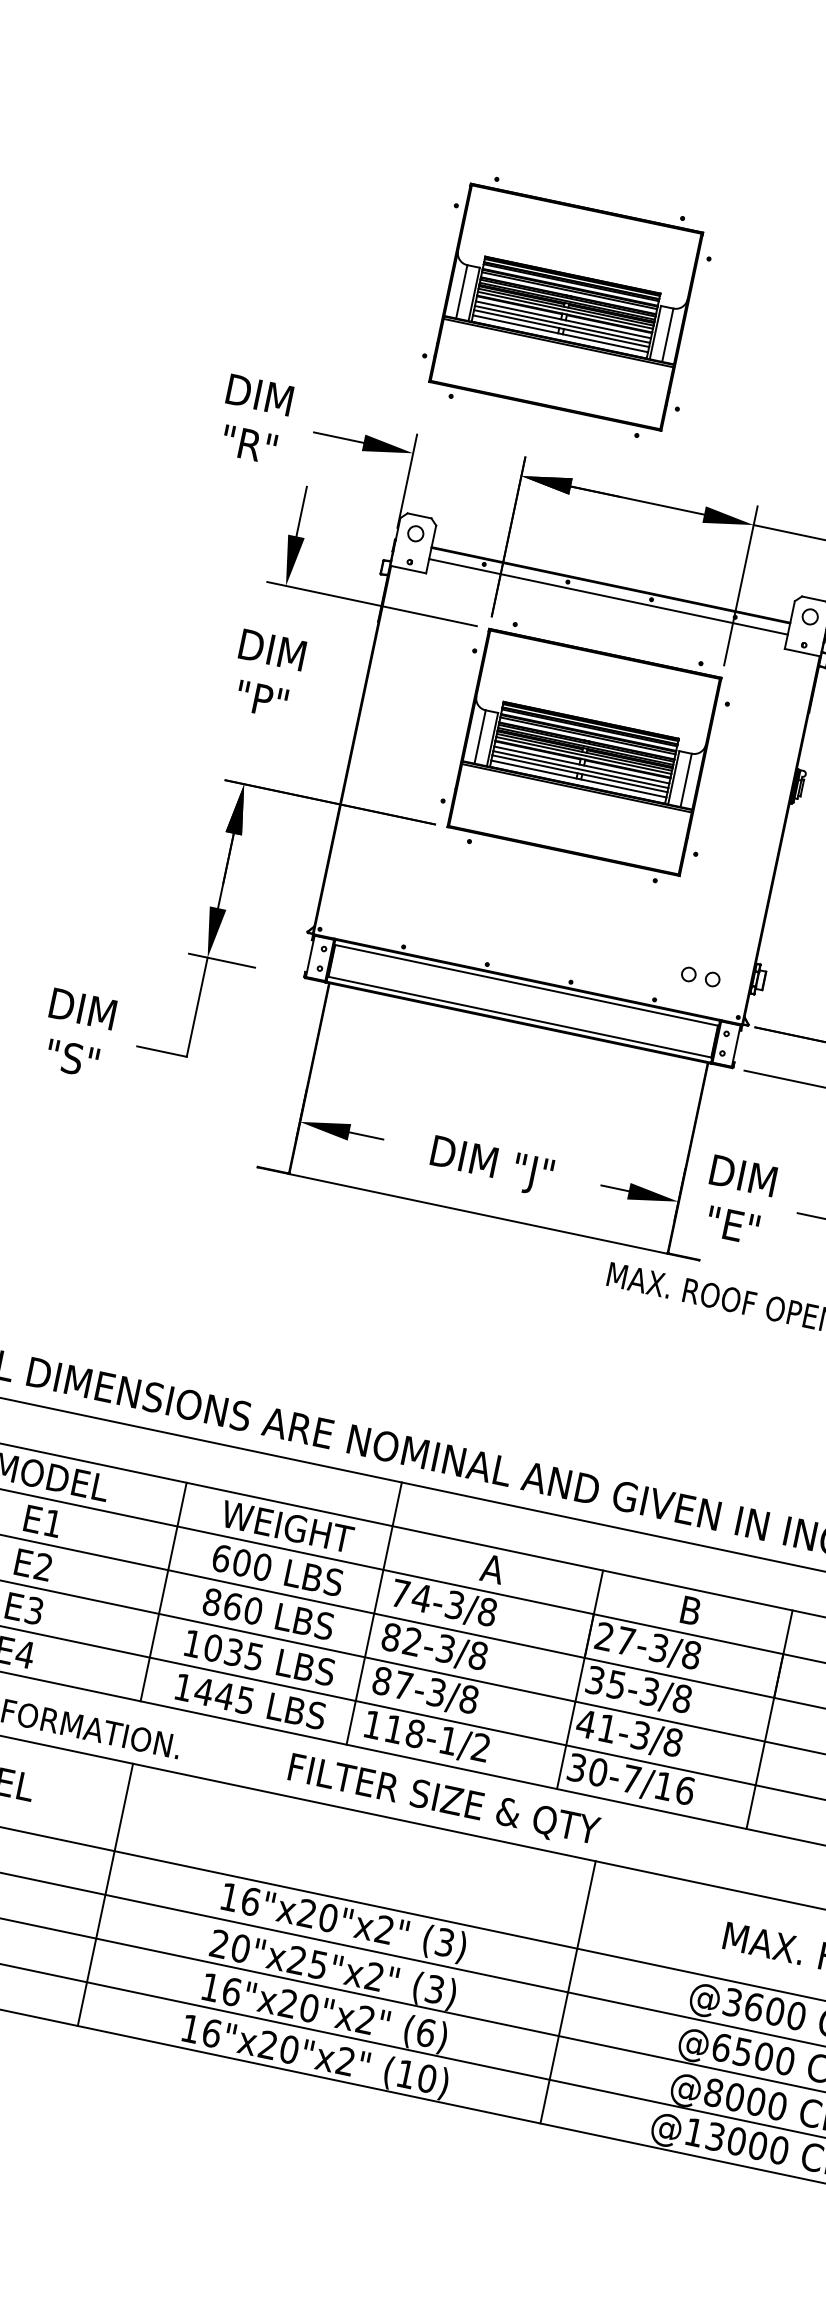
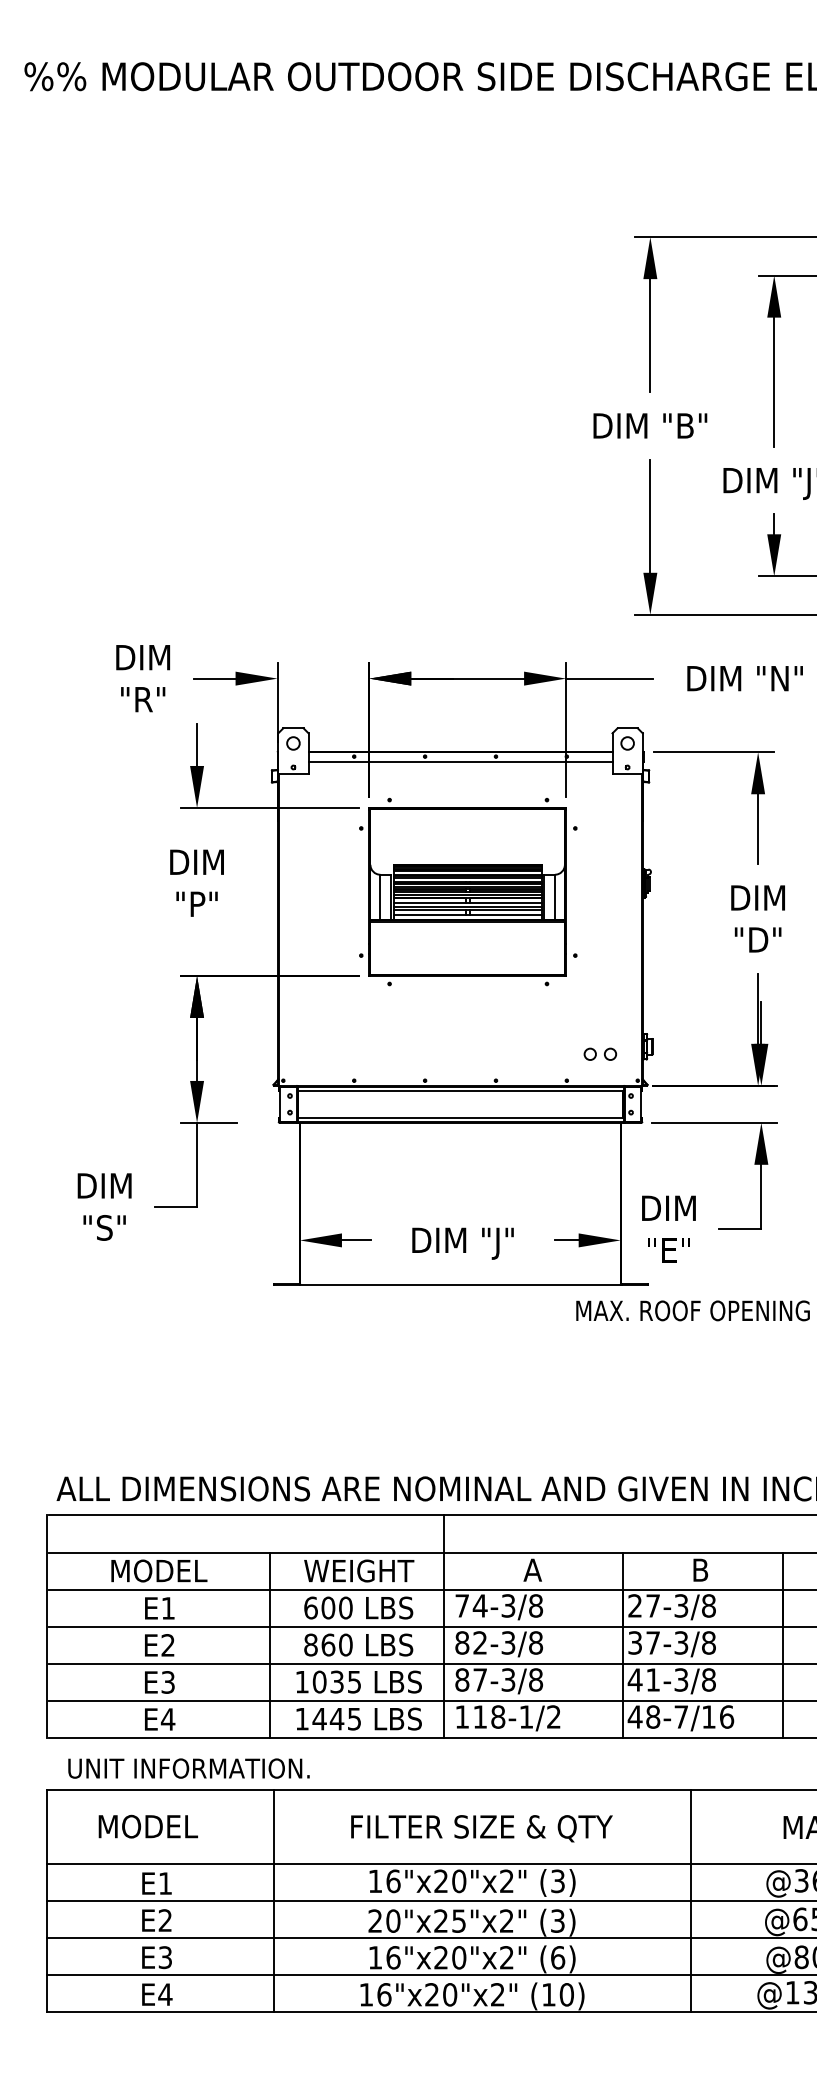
part: (567, 306) -> (377, 533), removed
text: (615, 1684) -> (652, 1642), 35-3/8 -> 37-3/8
text: (586, 1769) -> (643, 1716), 30-7/16 -> 48-7/16
text: (443, 1800) -> (481, 1828), moved
line: (568, 1992) -> (691, 1900), moved

